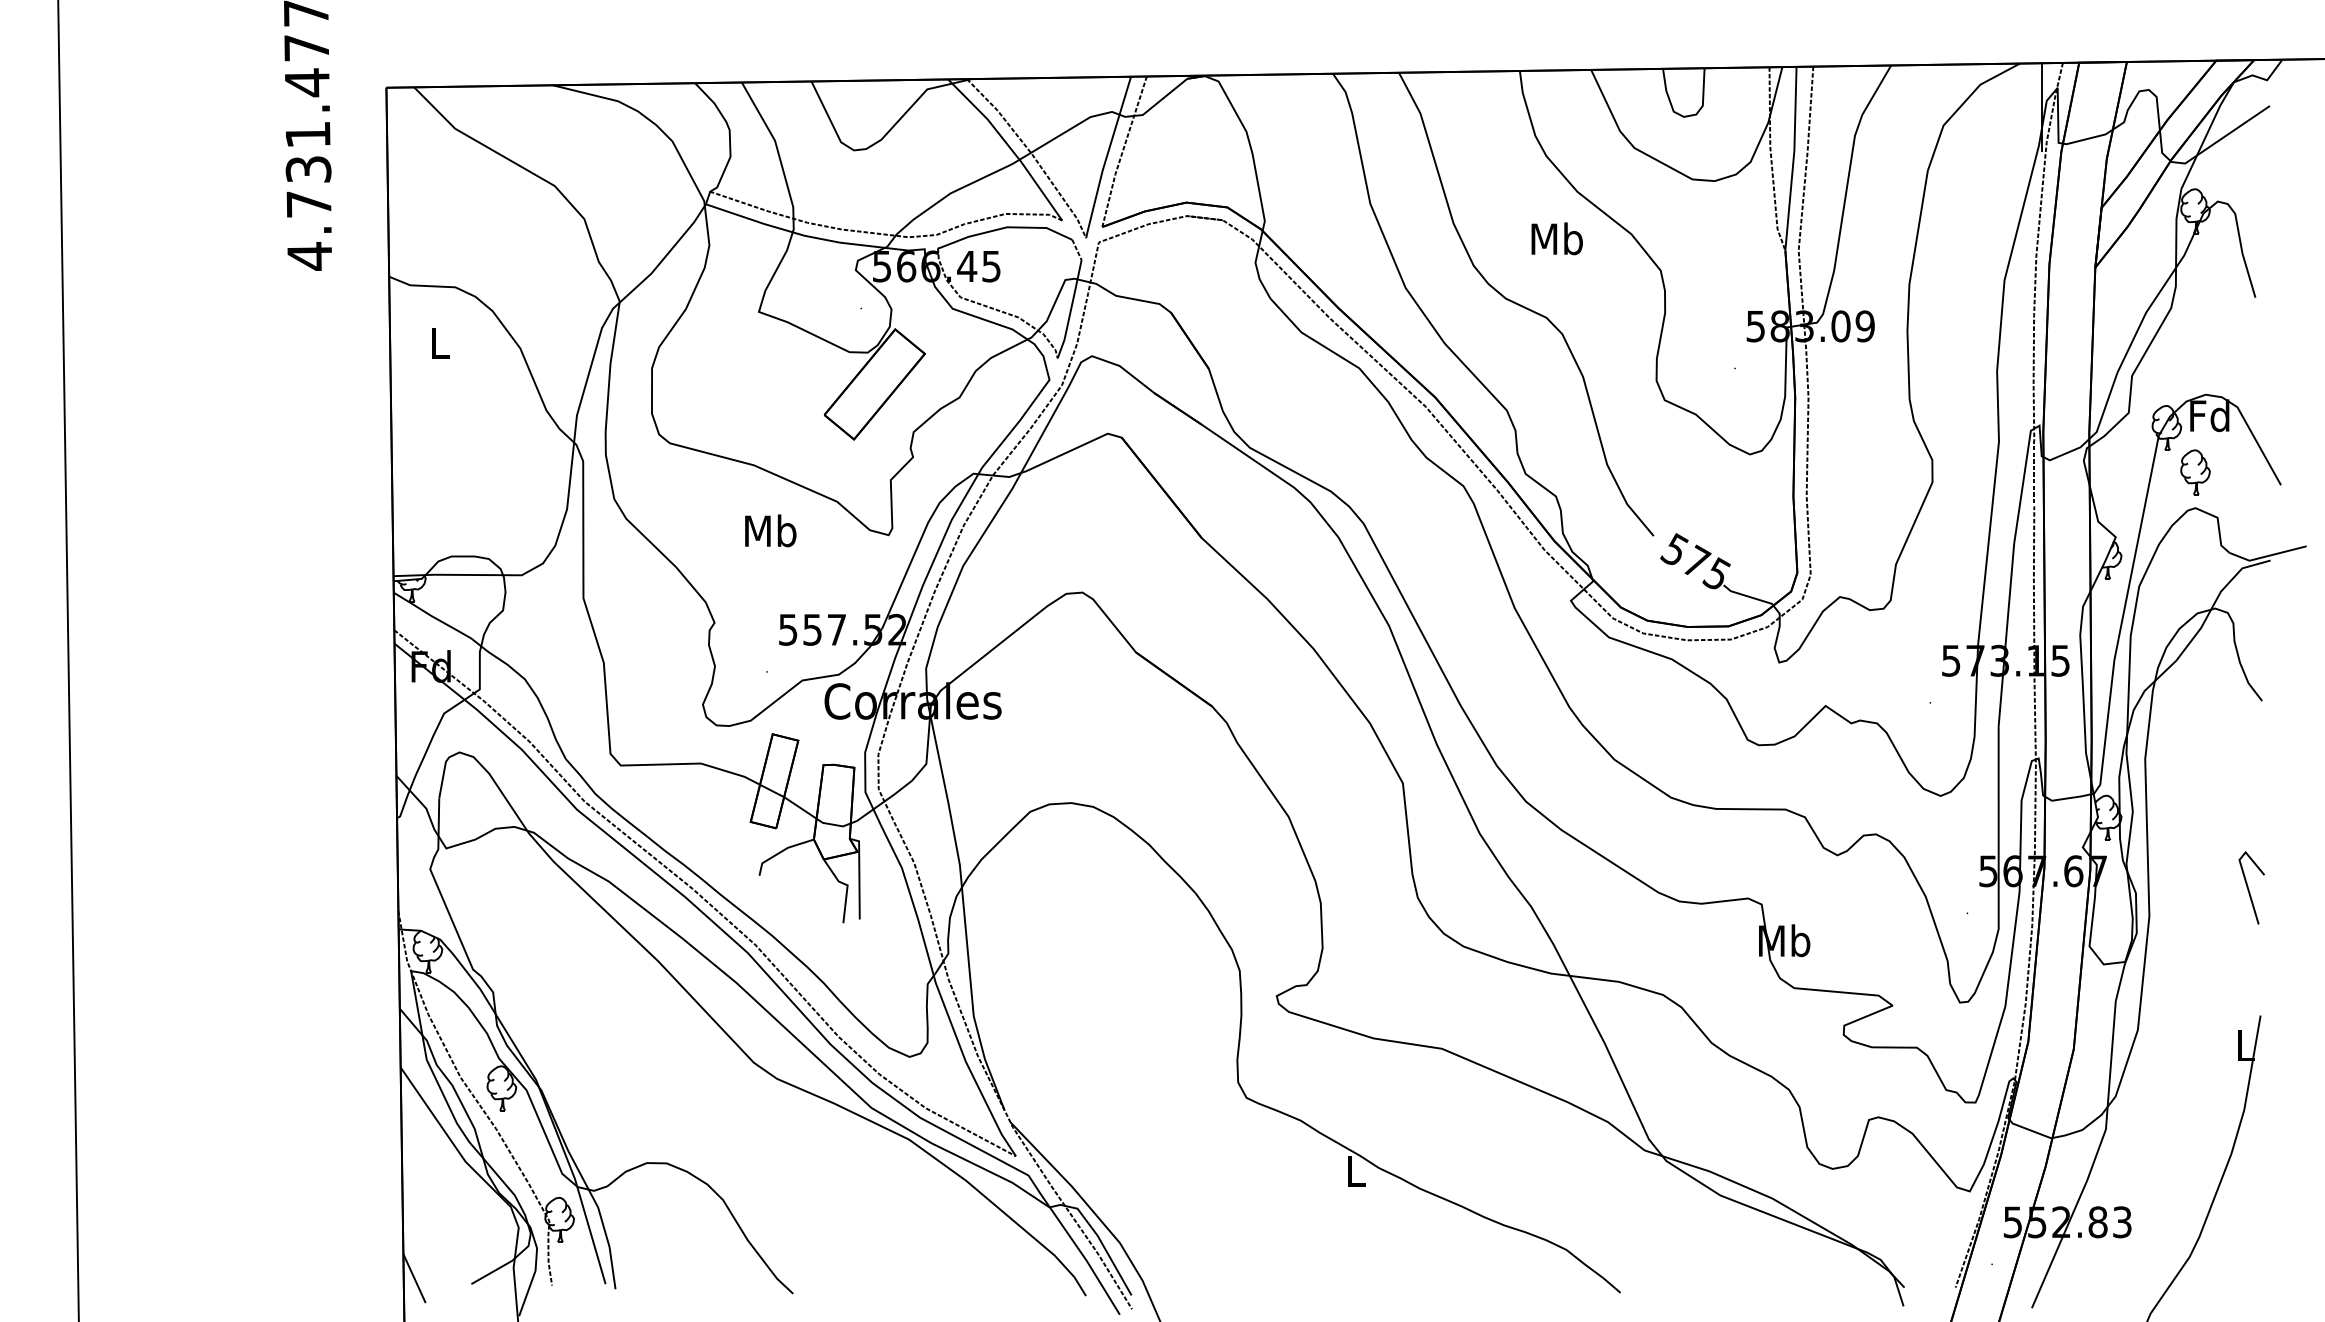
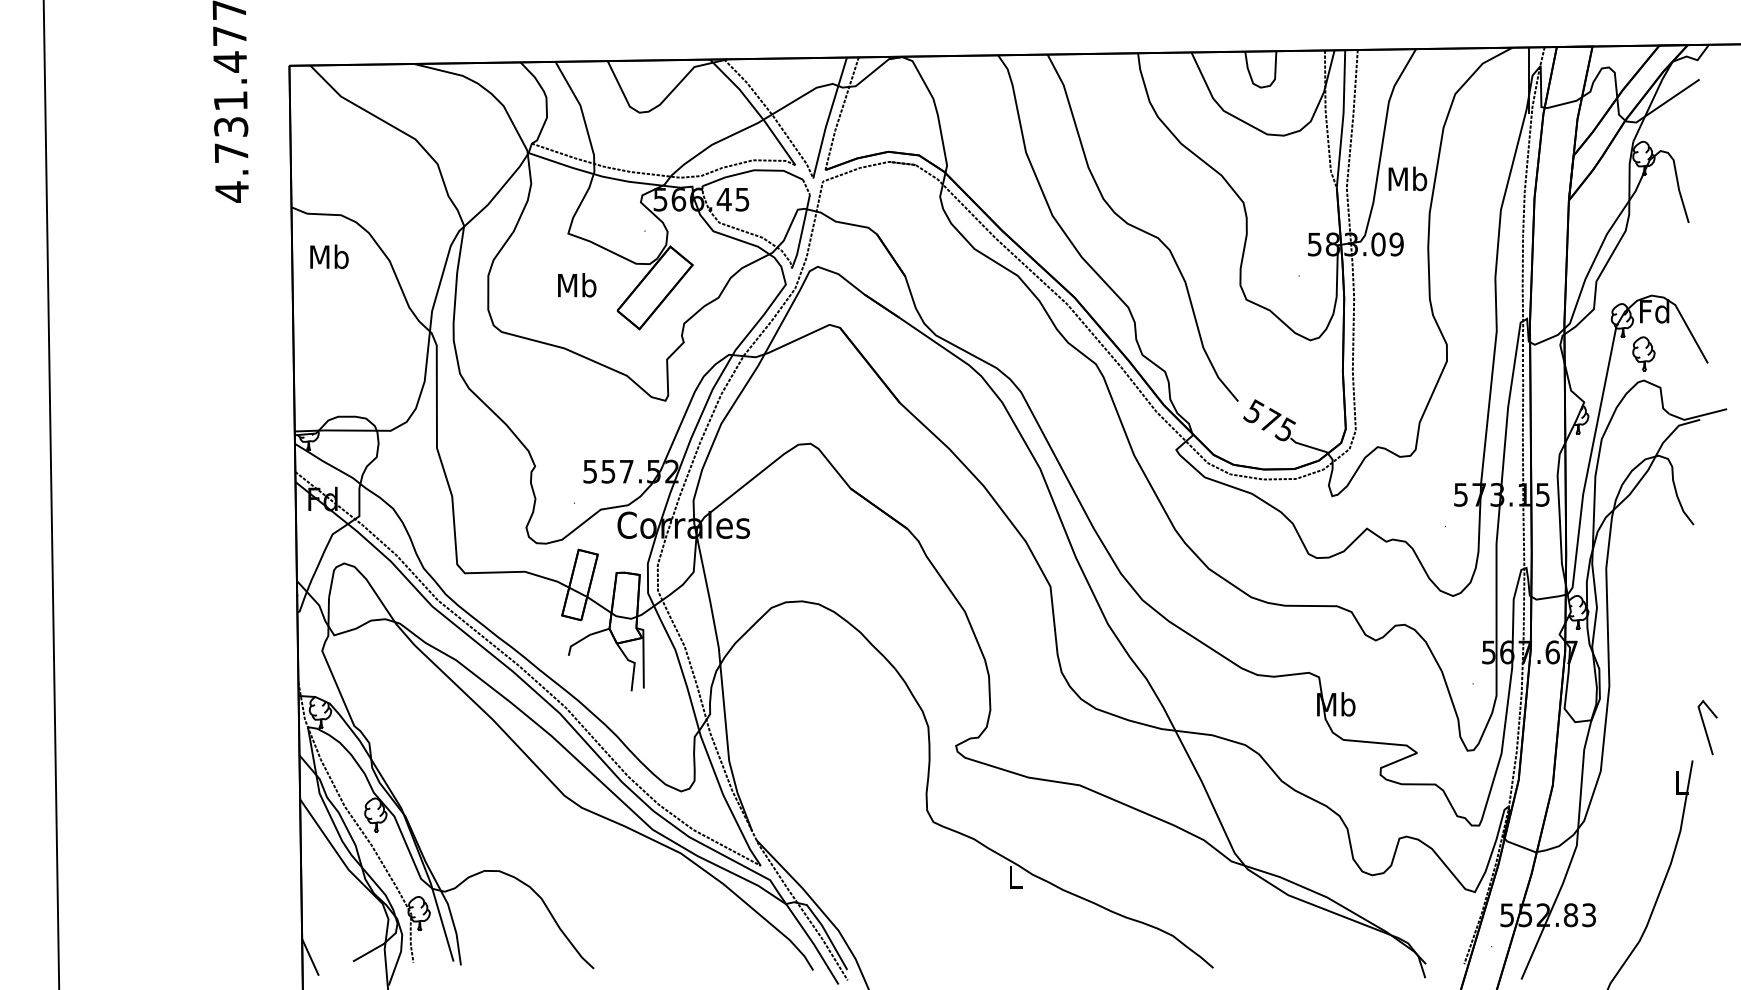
text: (1556, 238) -> (1407, 178), moved
text: (439, 342) -> (329, 256), L -> Mb
text: (770, 530) -> (577, 284), moved
line: (2249, 889) -> (1706, 728), moved

